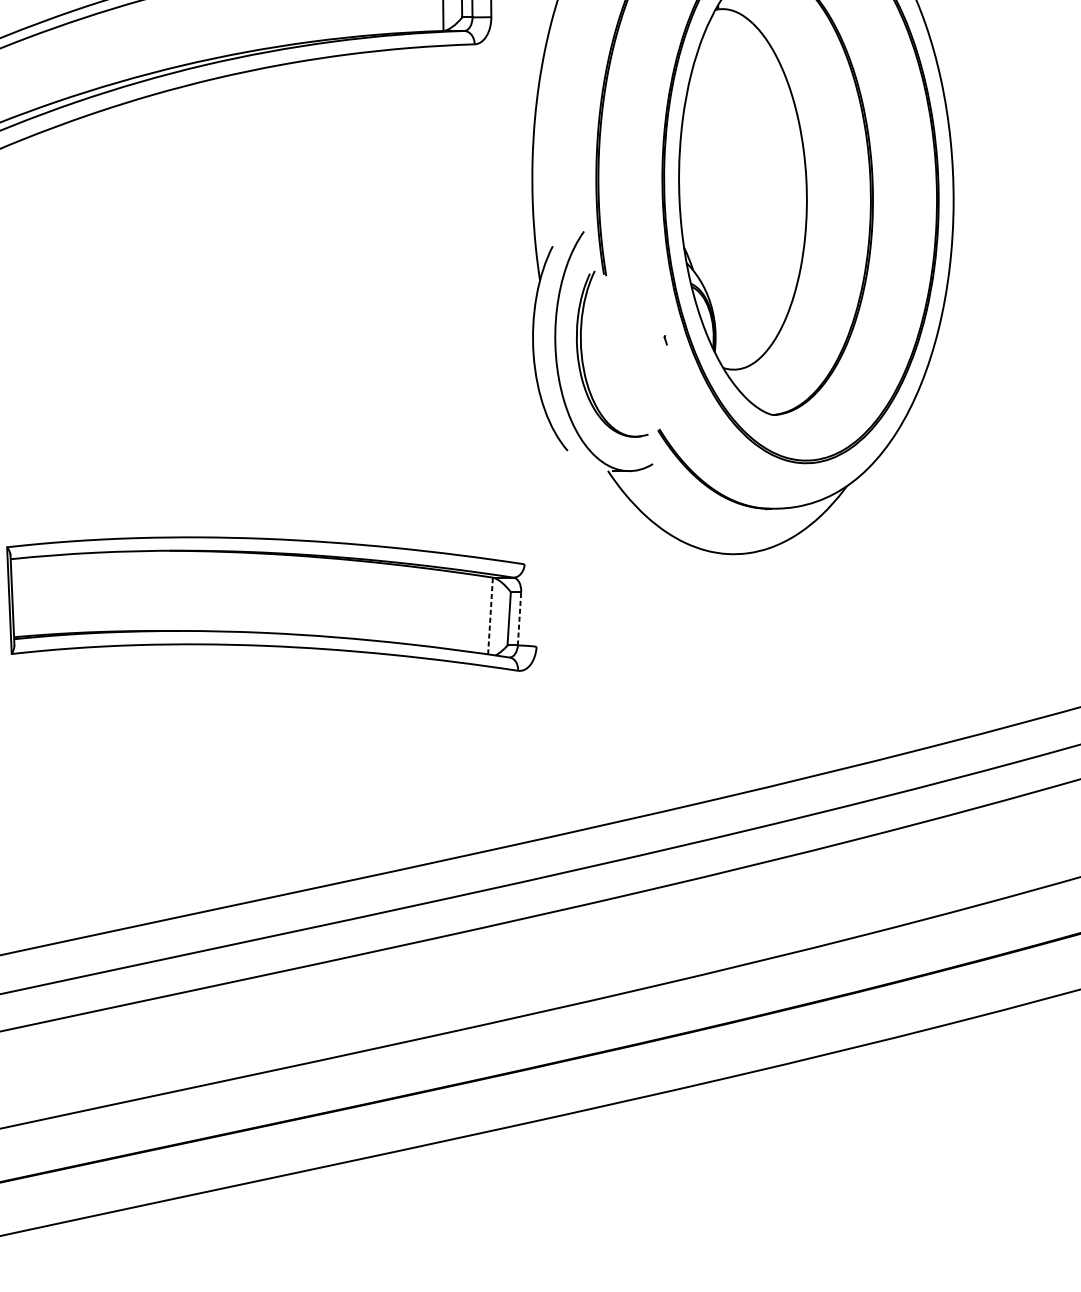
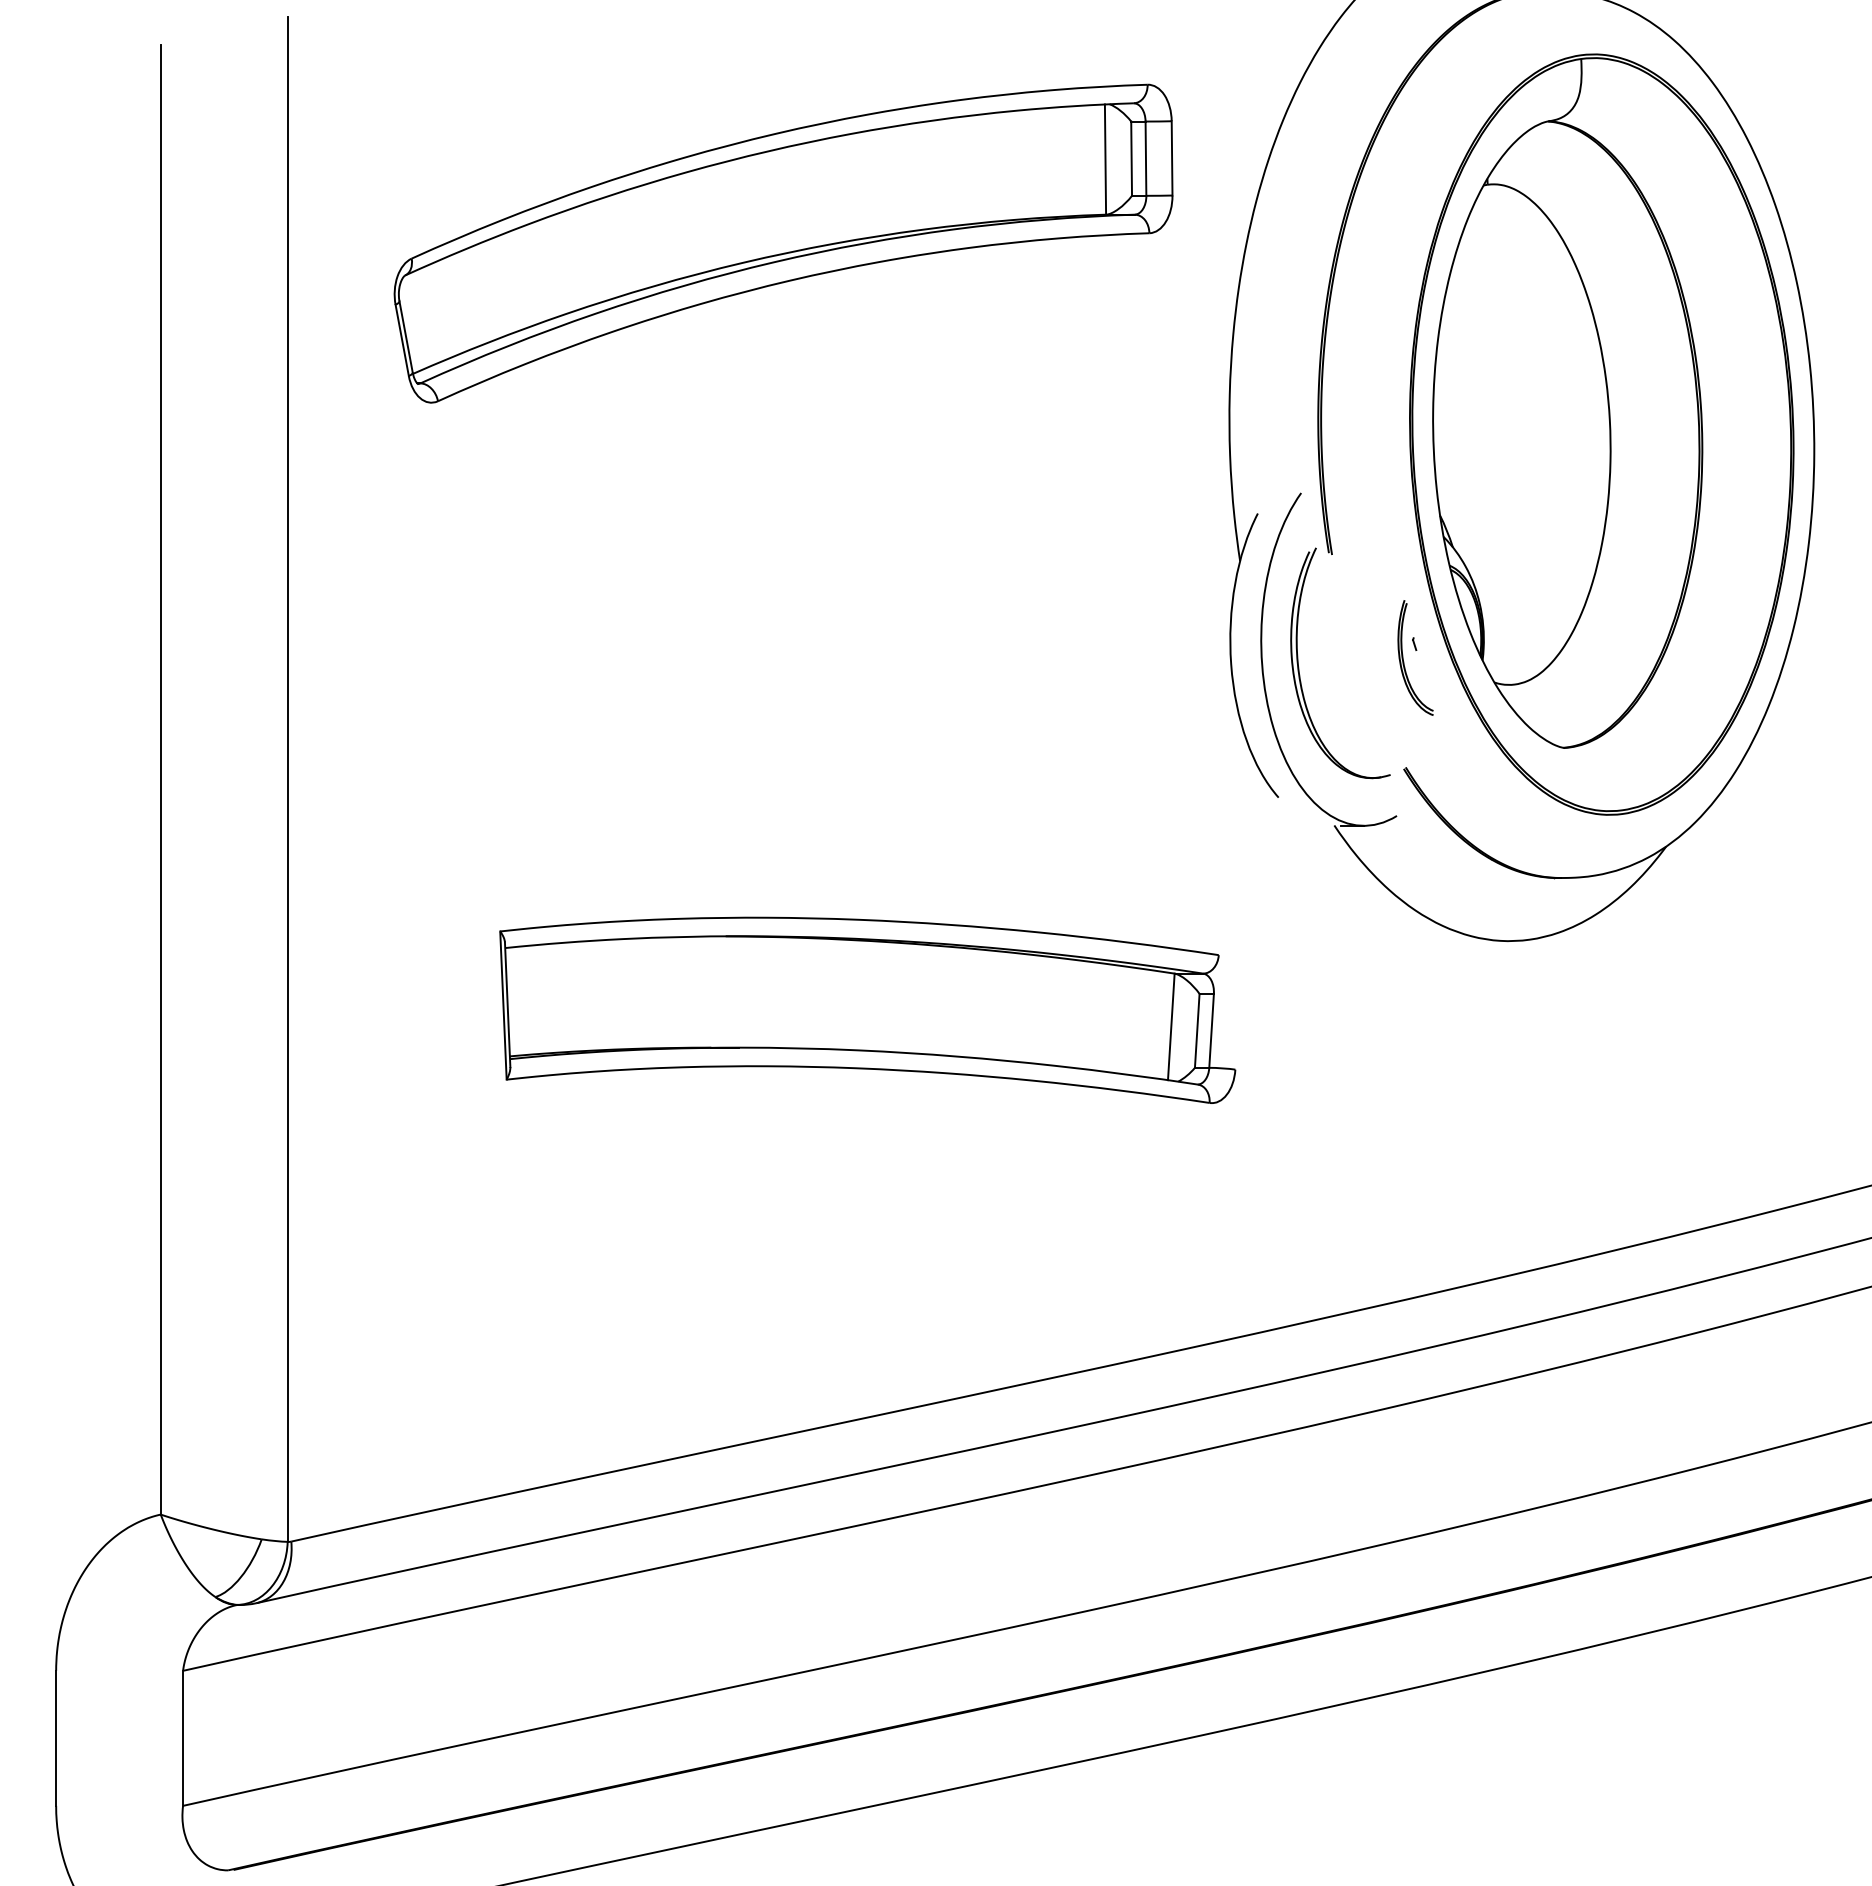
part: (658, 352) -> (1404, 661), added
line: (490, 615) -> (1171, 1026), dashed -> solid
line: (519, 618) -> (1211, 1030), dashed -> solid

